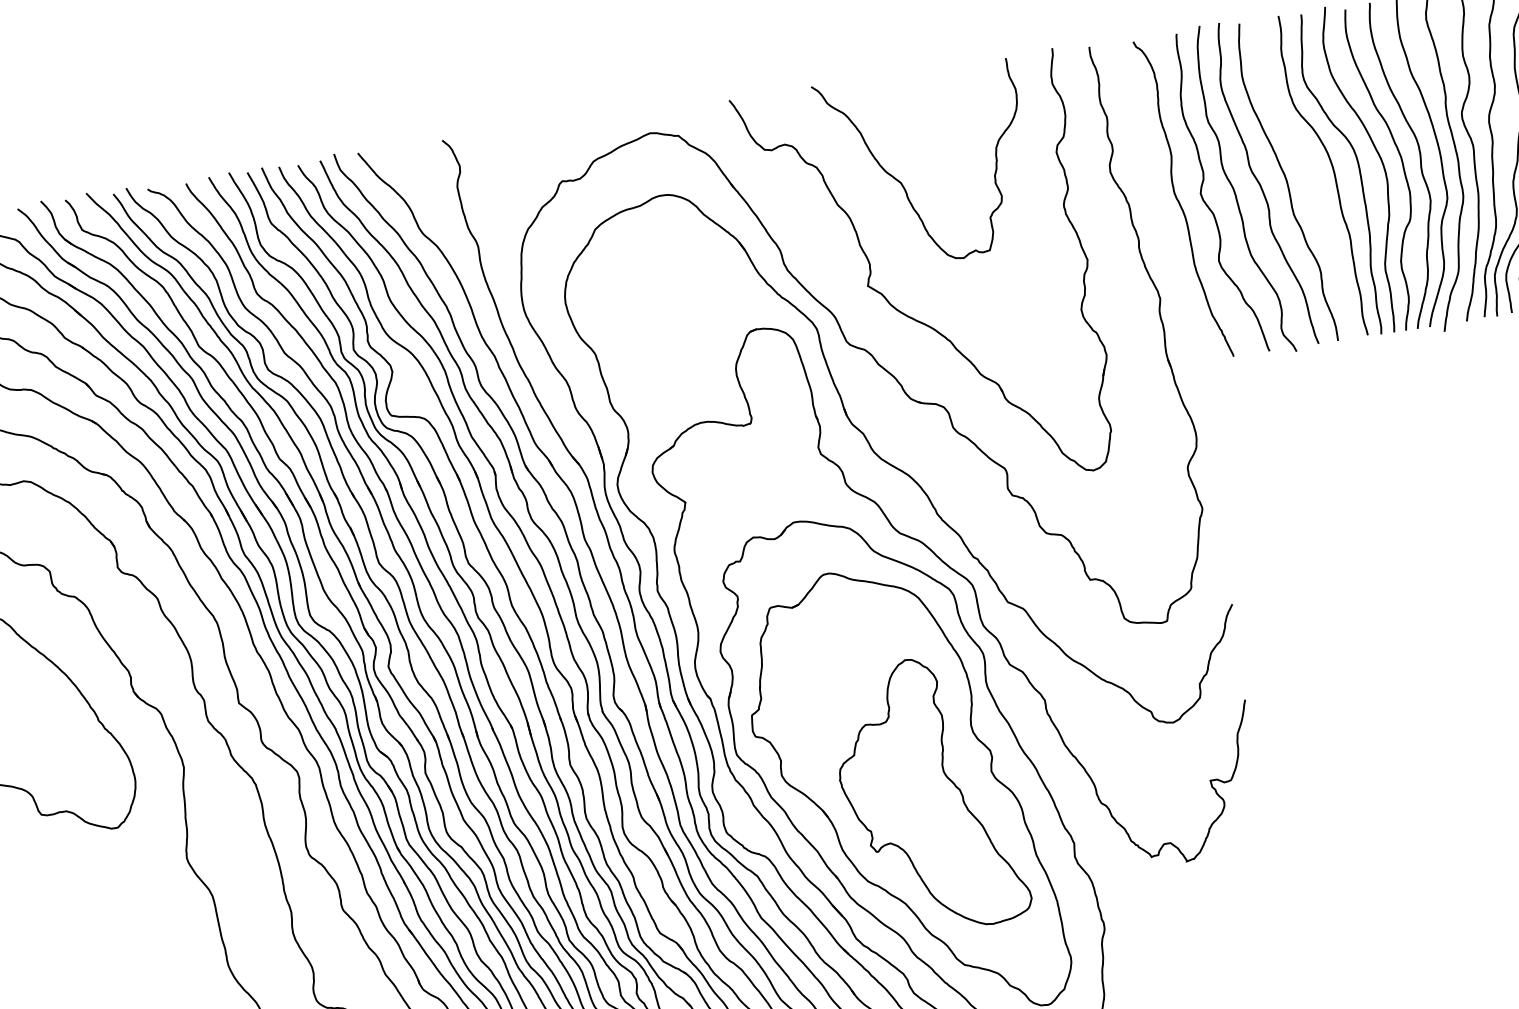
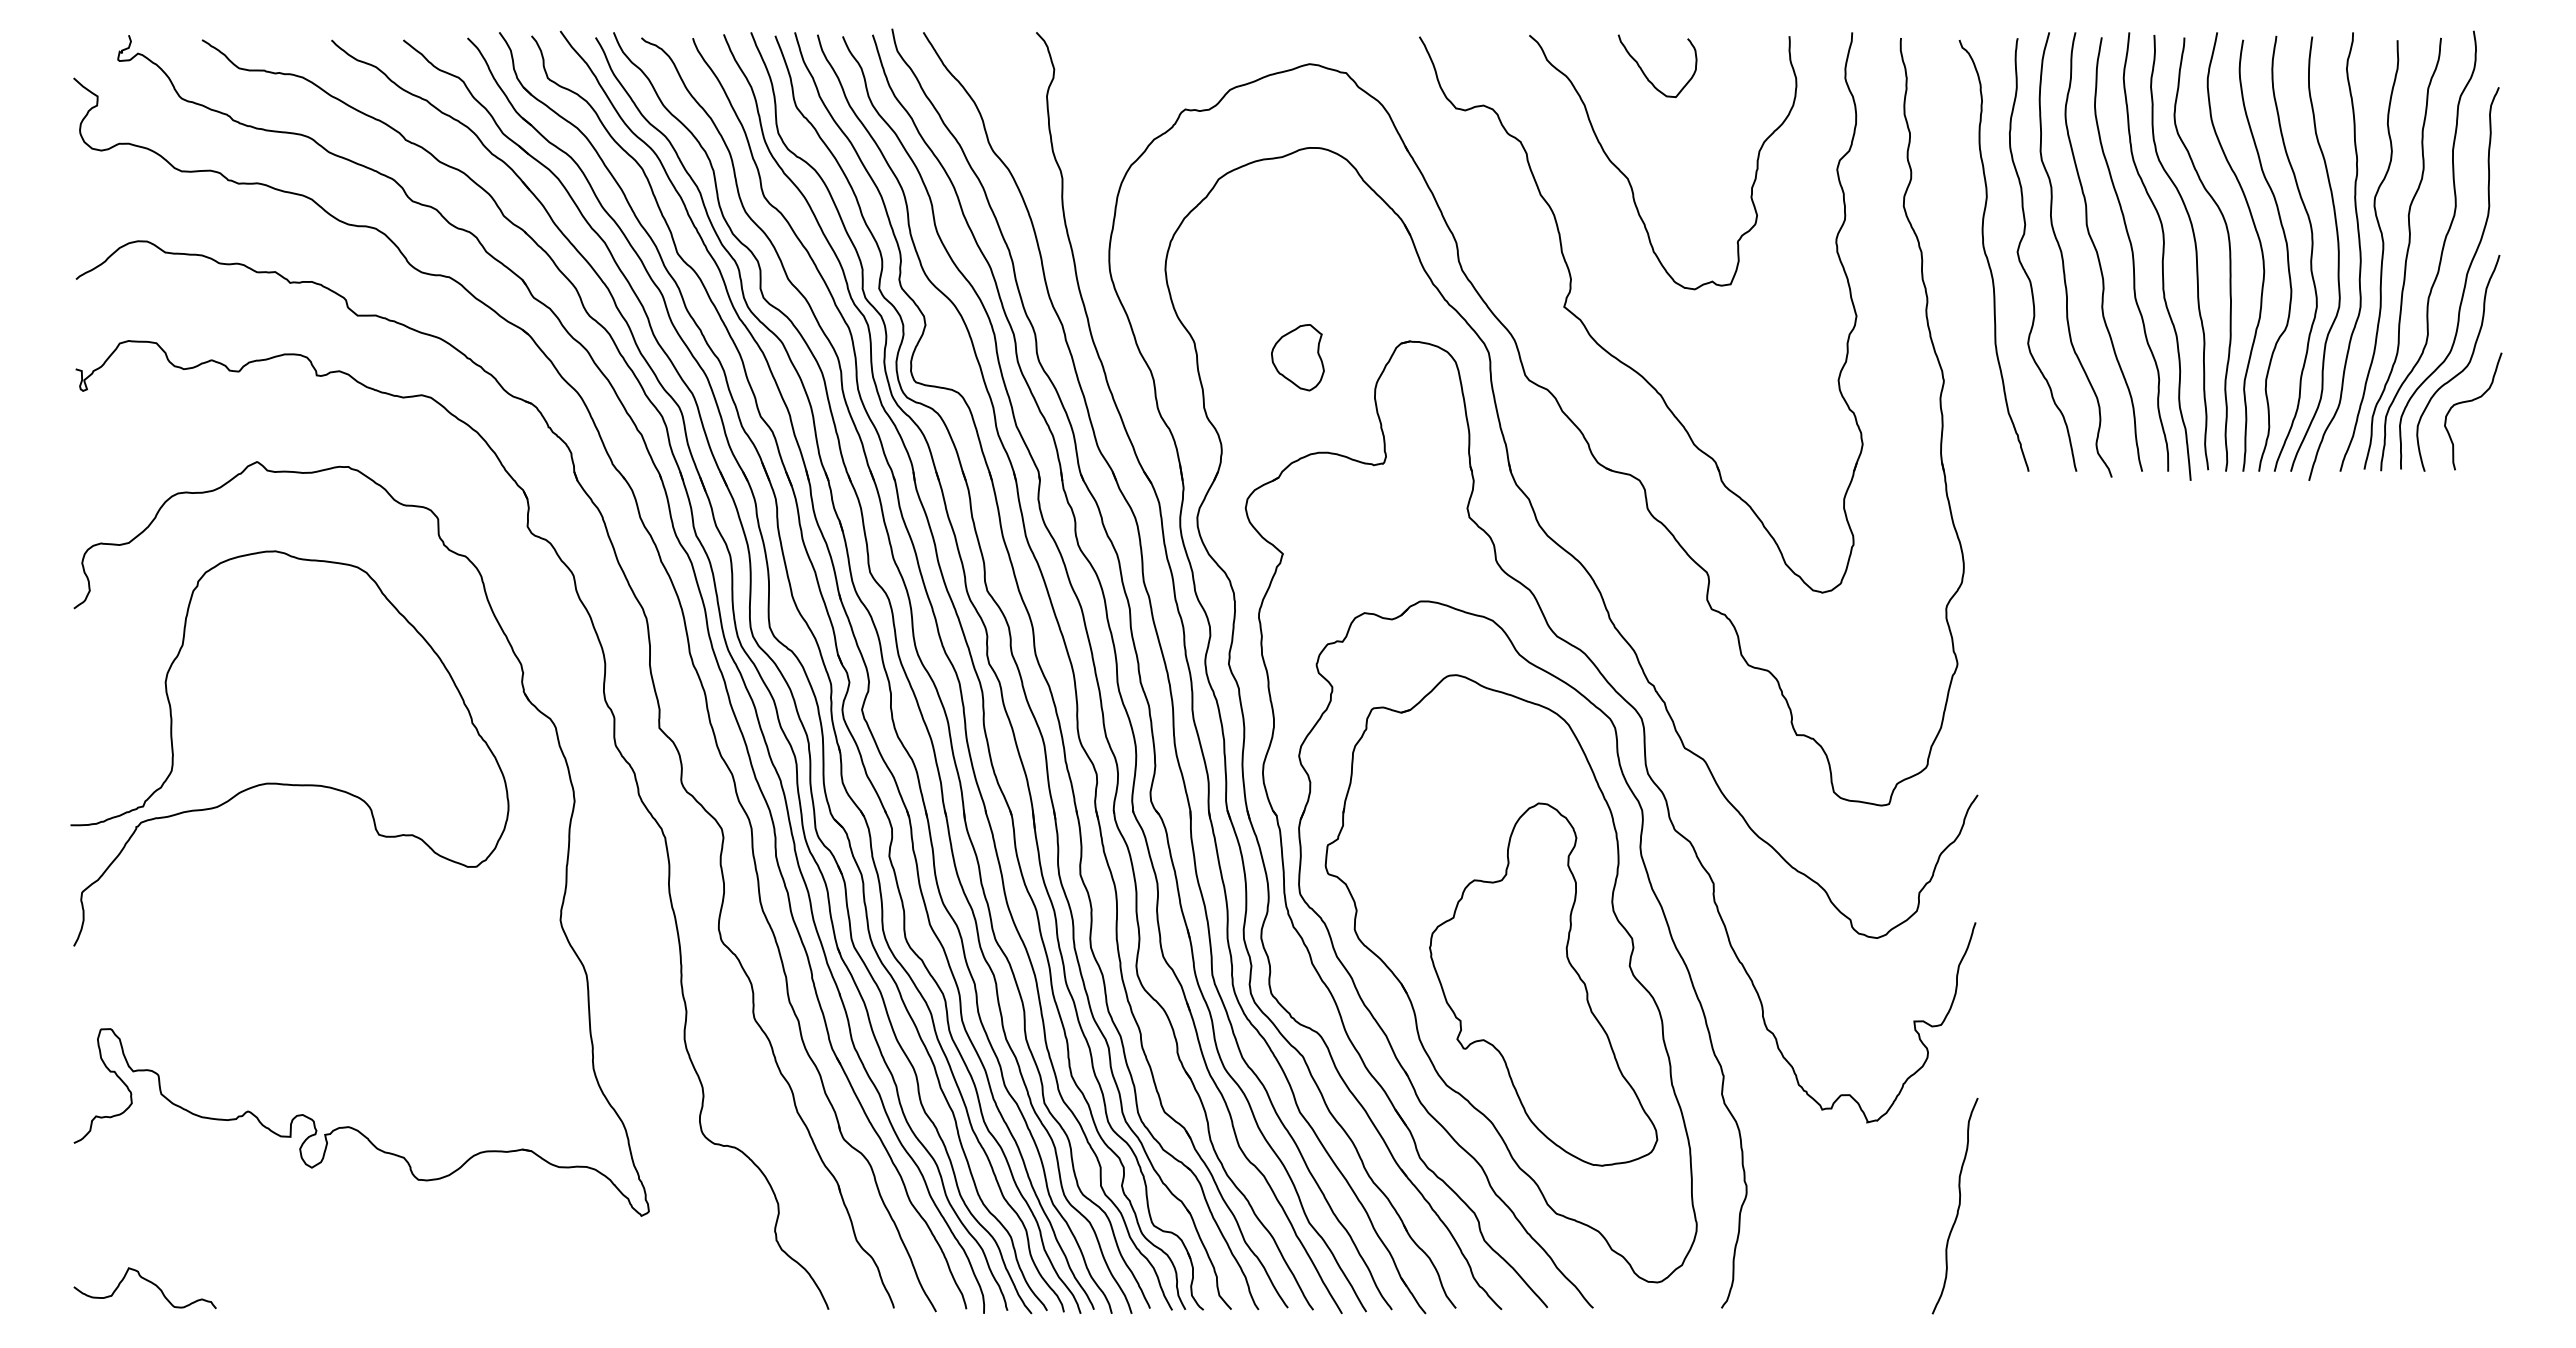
curve: (903, 103) -> (1646, 75), added
curve: (1309, 180) -> (2162, 256), added
part: (674, 354) -> (1297, 357), added
curve: (1263, 915) -> (1957, 1208), added

